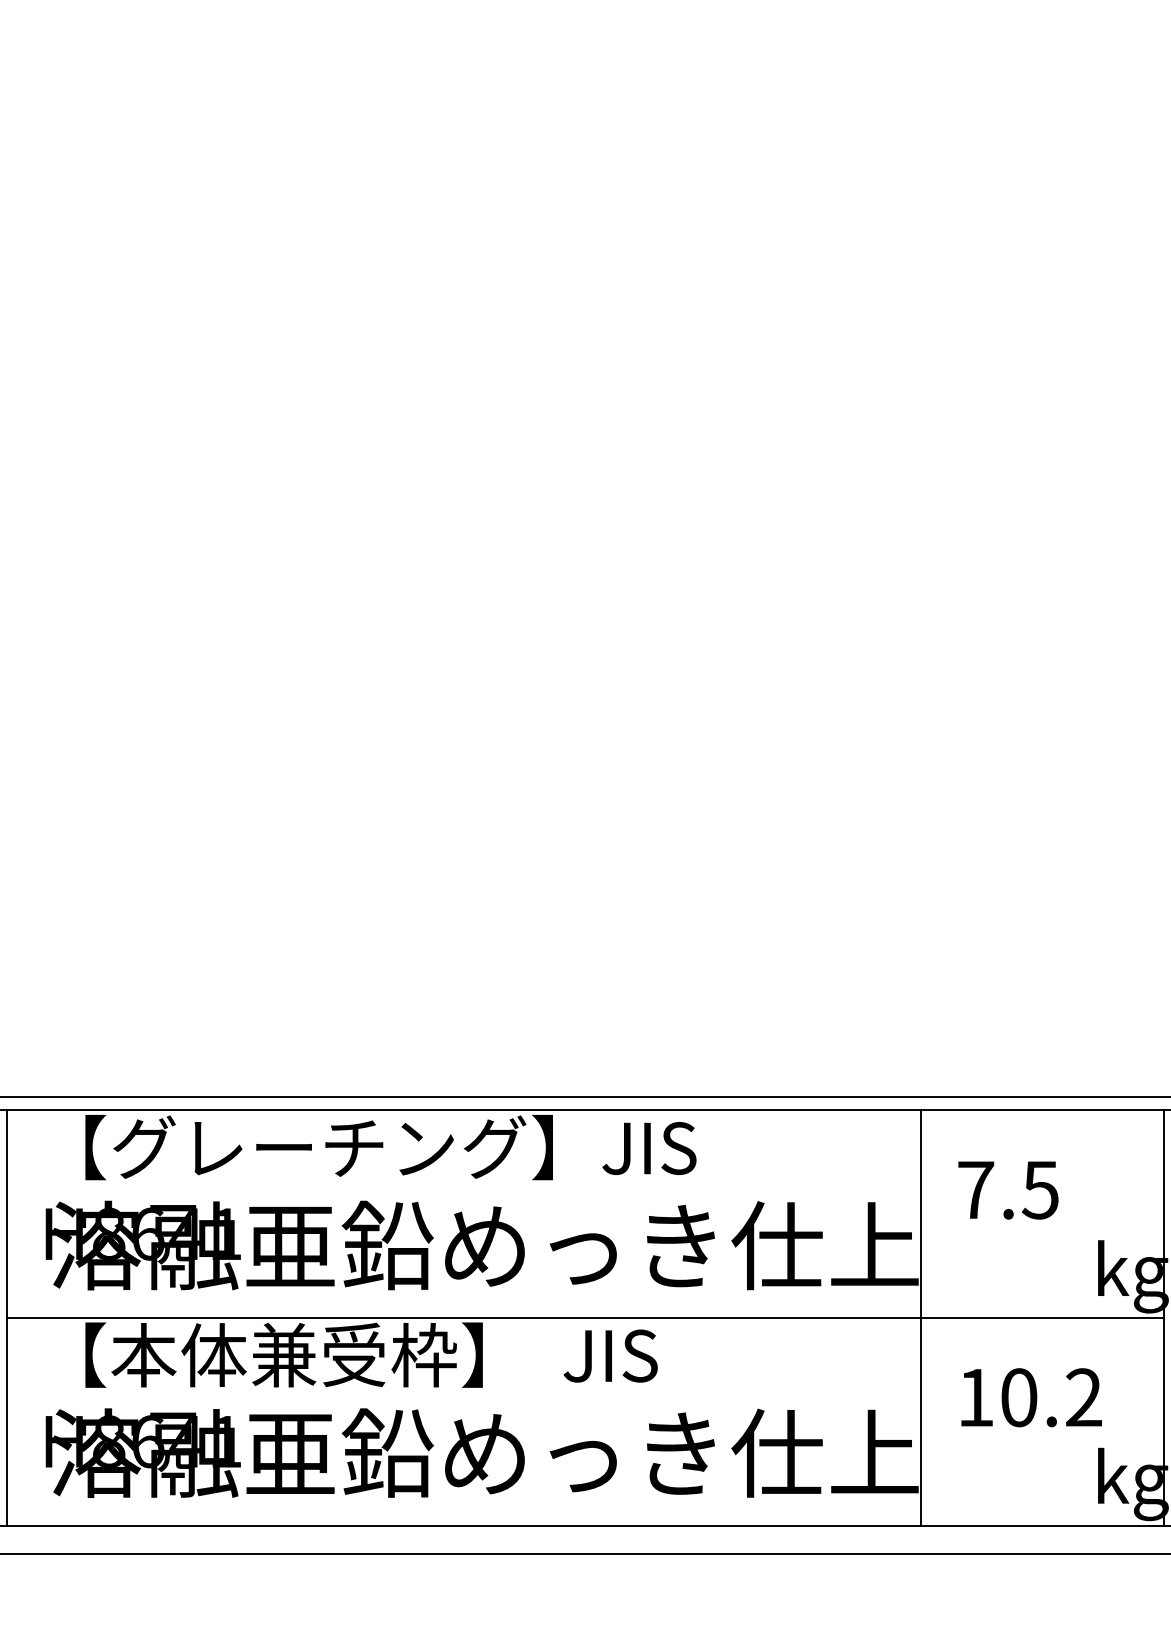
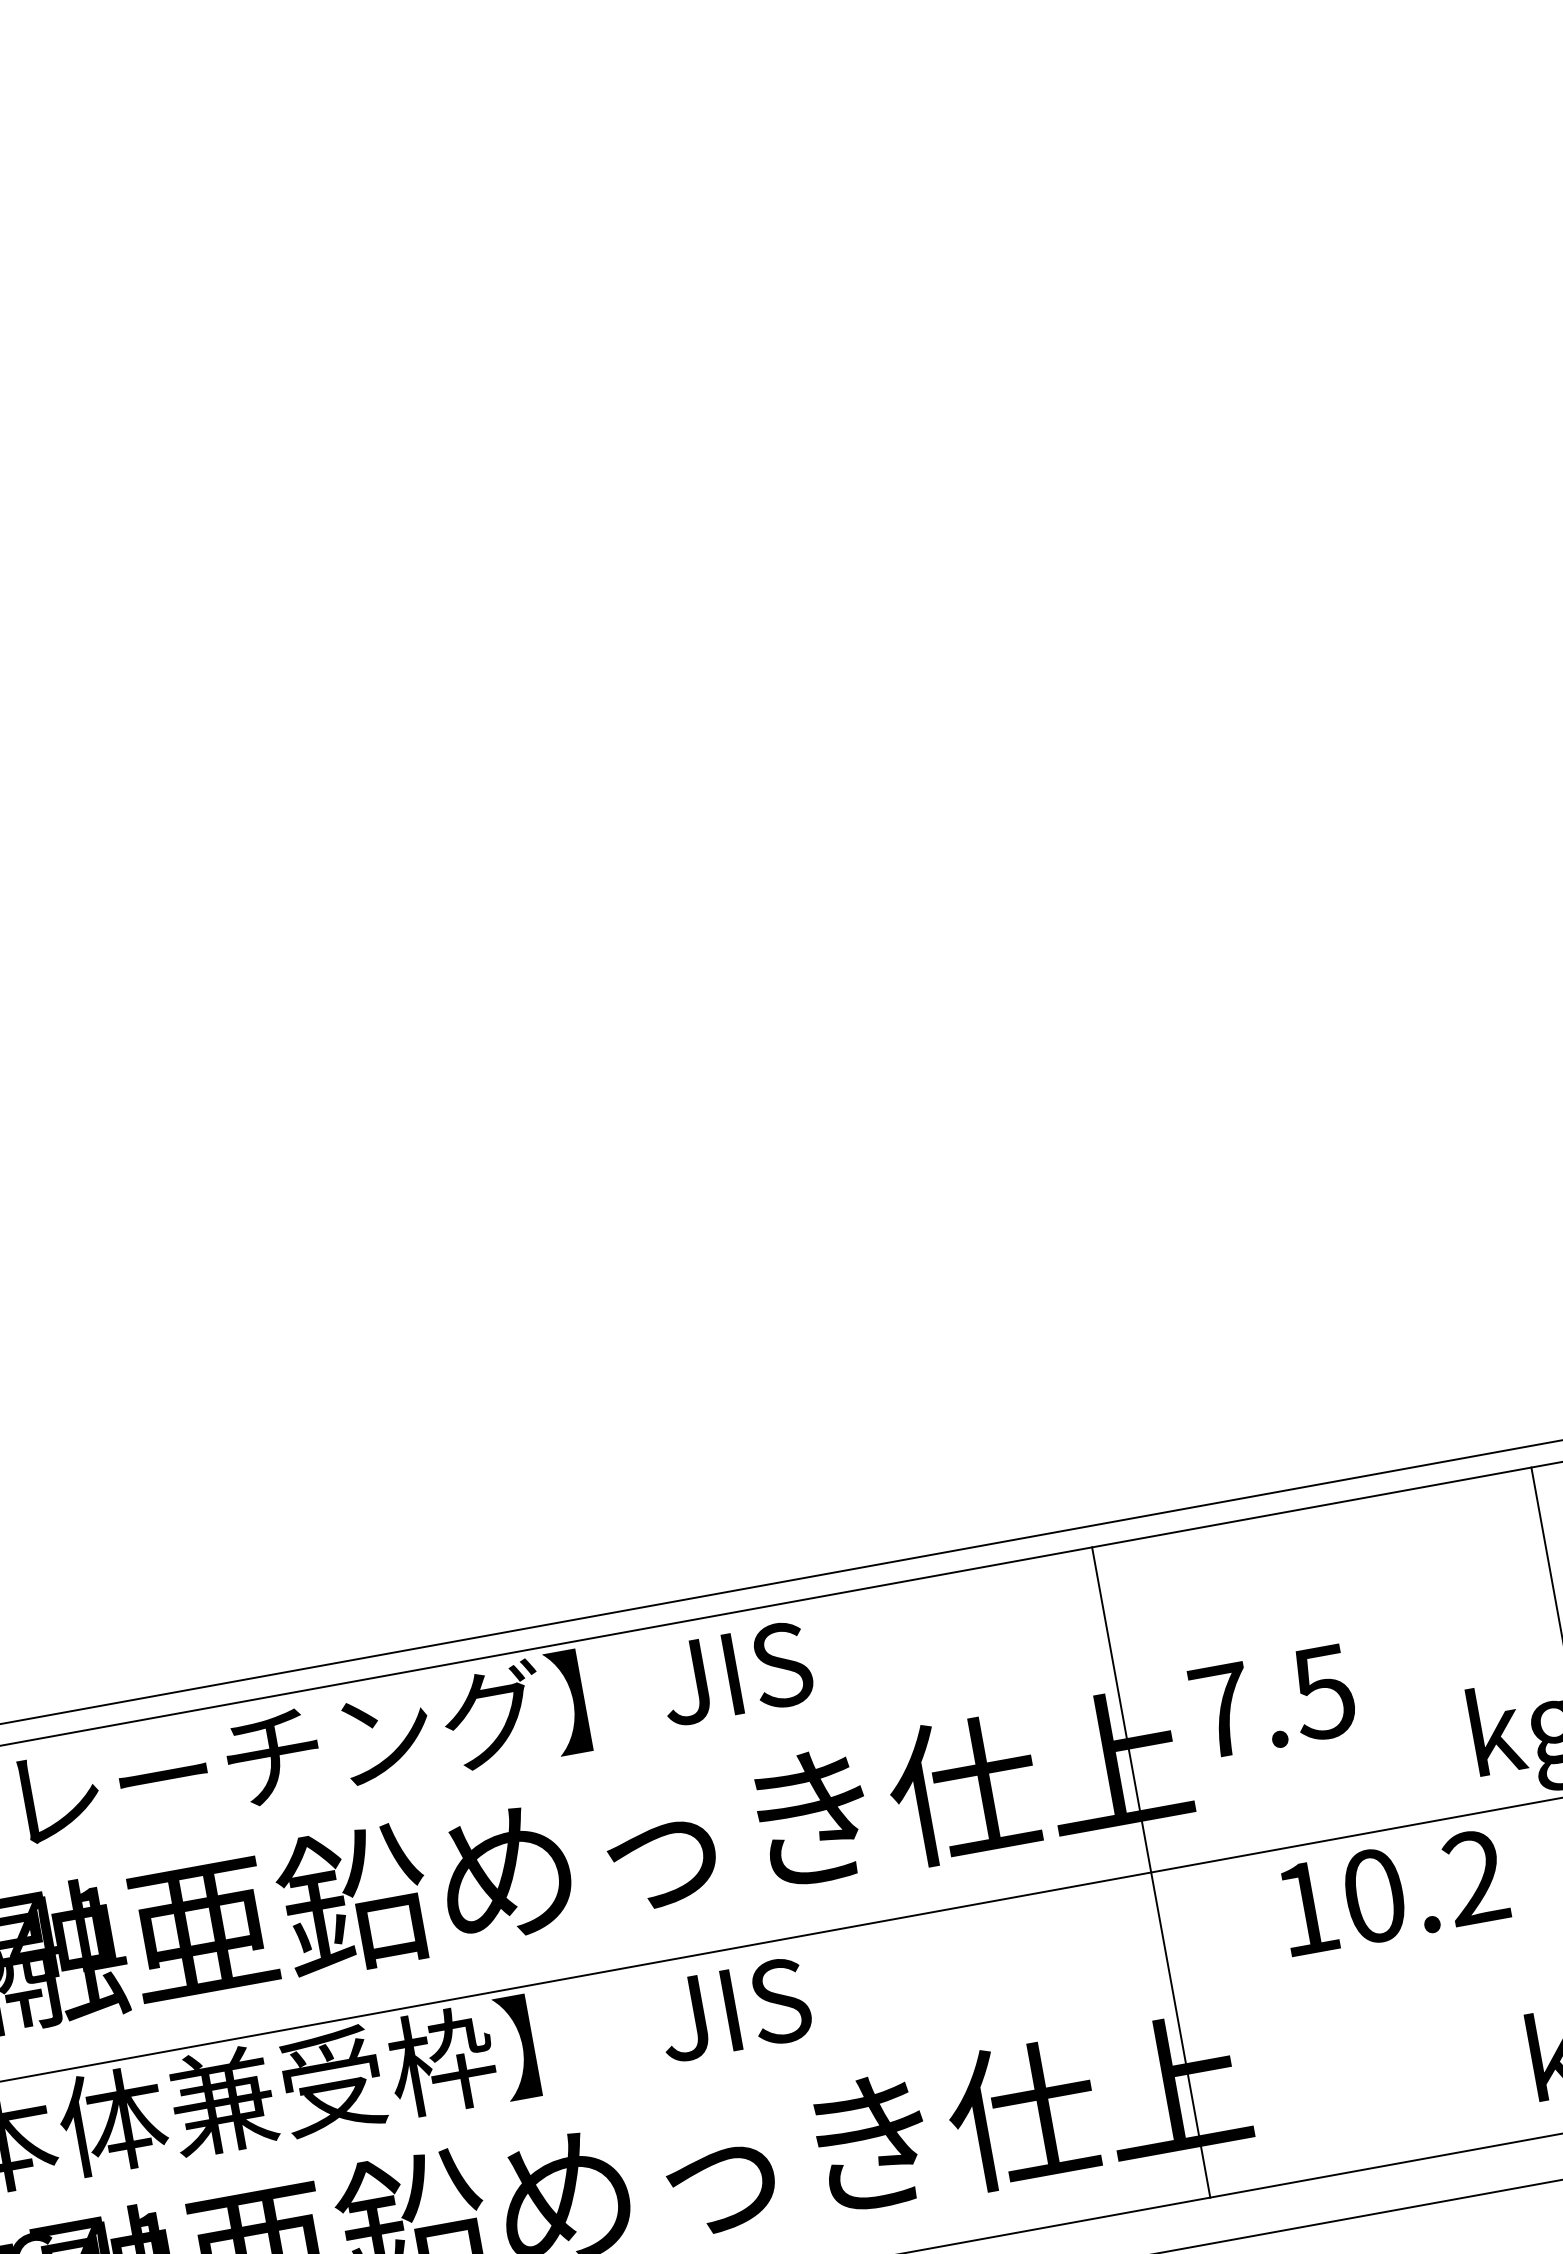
text: (1008, 1190) -> (1273, 1702), moved
line: (920, 1317) -> (1150, 1871), moved
text: (1031, 1397) -> (1393, 1892), moved

